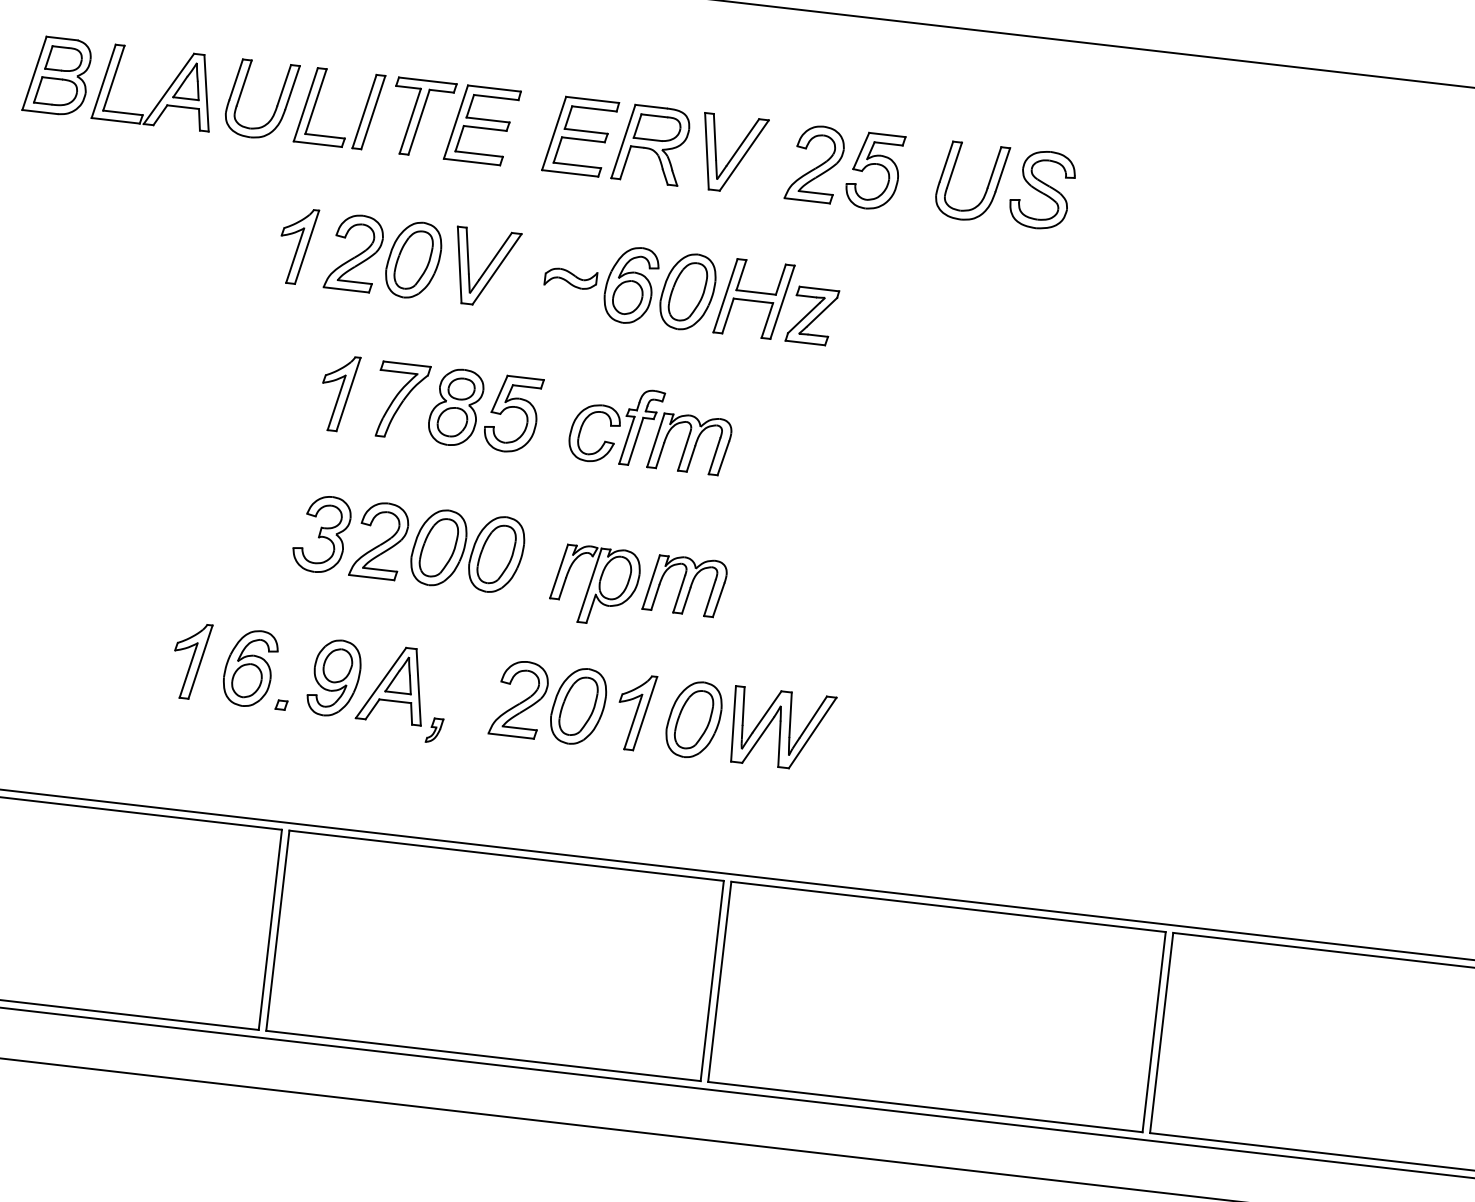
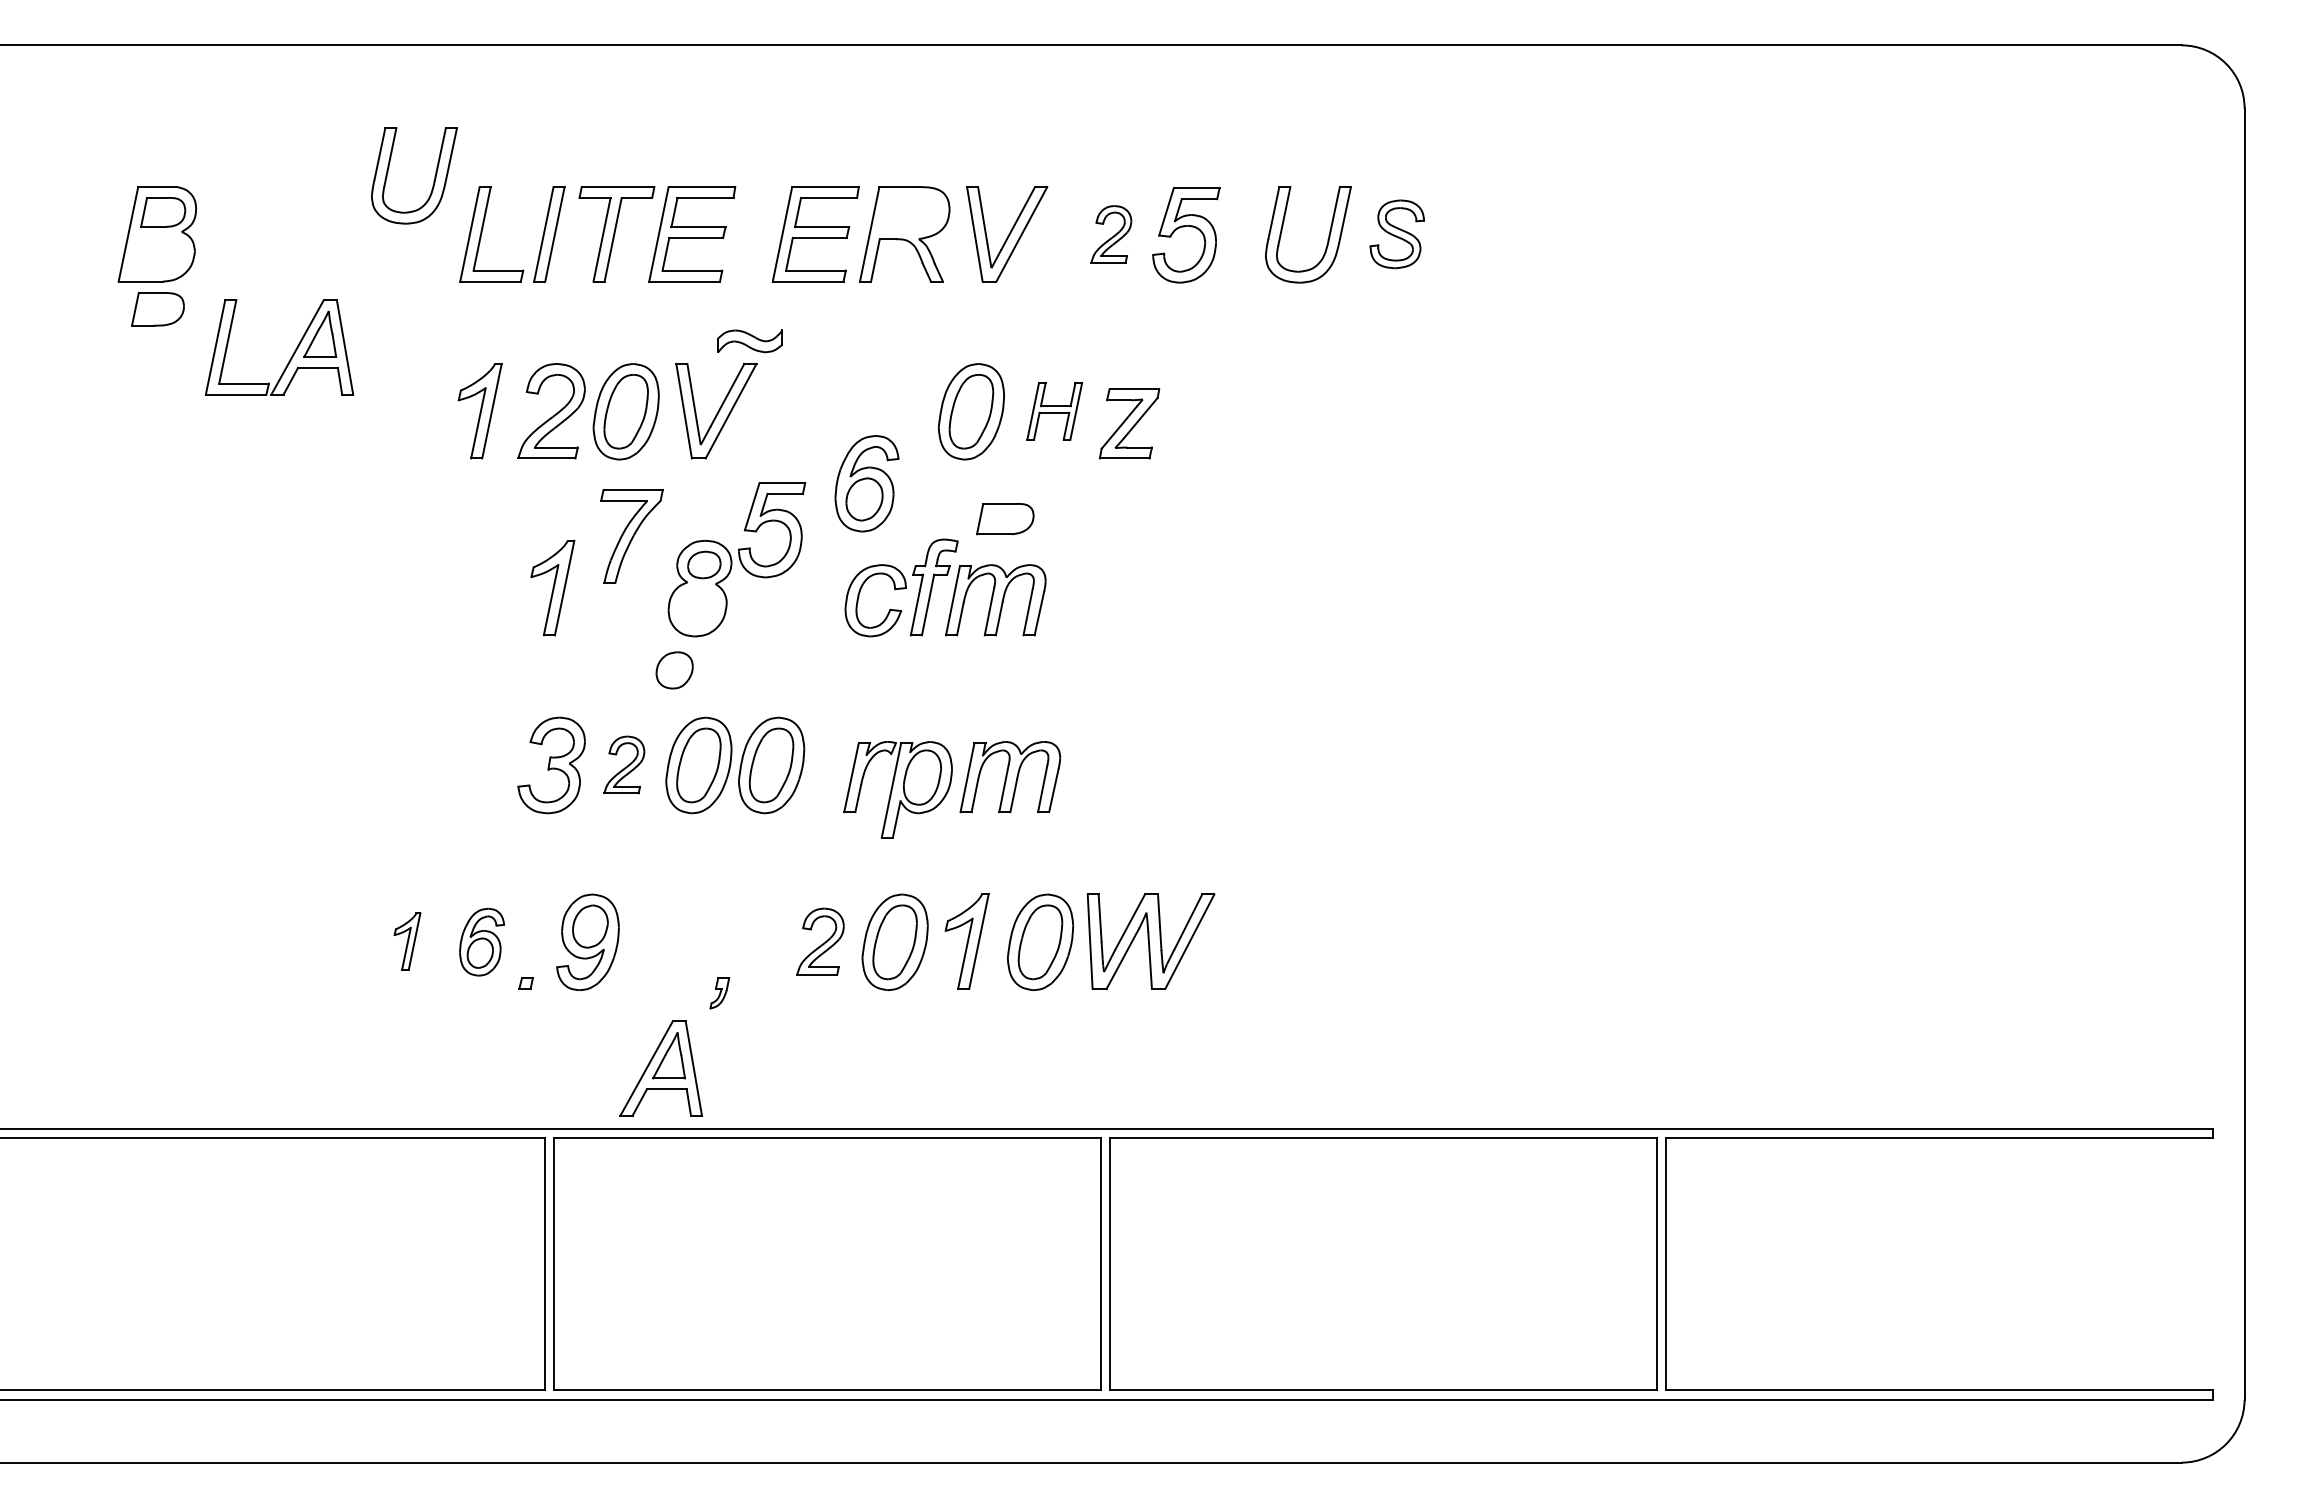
part: (55, 92) -> (157, 309), moved
part: (164, 94) -> (292, 354), moved
part: (276, 105) -> (433, 180), moved
part: (657, 128) -> (1005, 519), moved
part: (815, 163) -> (1111, 234), size x0.6
part: (1042, 190) -> (1397, 234), size x0.7
part: (570, 278) -> (749, 341), moved
part: (630, 285) -> (866, 483), moved
part: (753, 299) -> (1054, 411), size x0.6
part: (401, 401) -> (631, 536), moved
part: (511, 408) -> (768, 522), moved
part: (452, 422) -> (674, 670), moved
part: (379, 540) -> (624, 764), size x0.6
part: (191, 660) -> (407, 941), size x0.6
part: (249, 667) -> (481, 941), size x0.7
part: (392, 684) -> (660, 1068), moved
part: (519, 698) -> (820, 941), size x0.7

